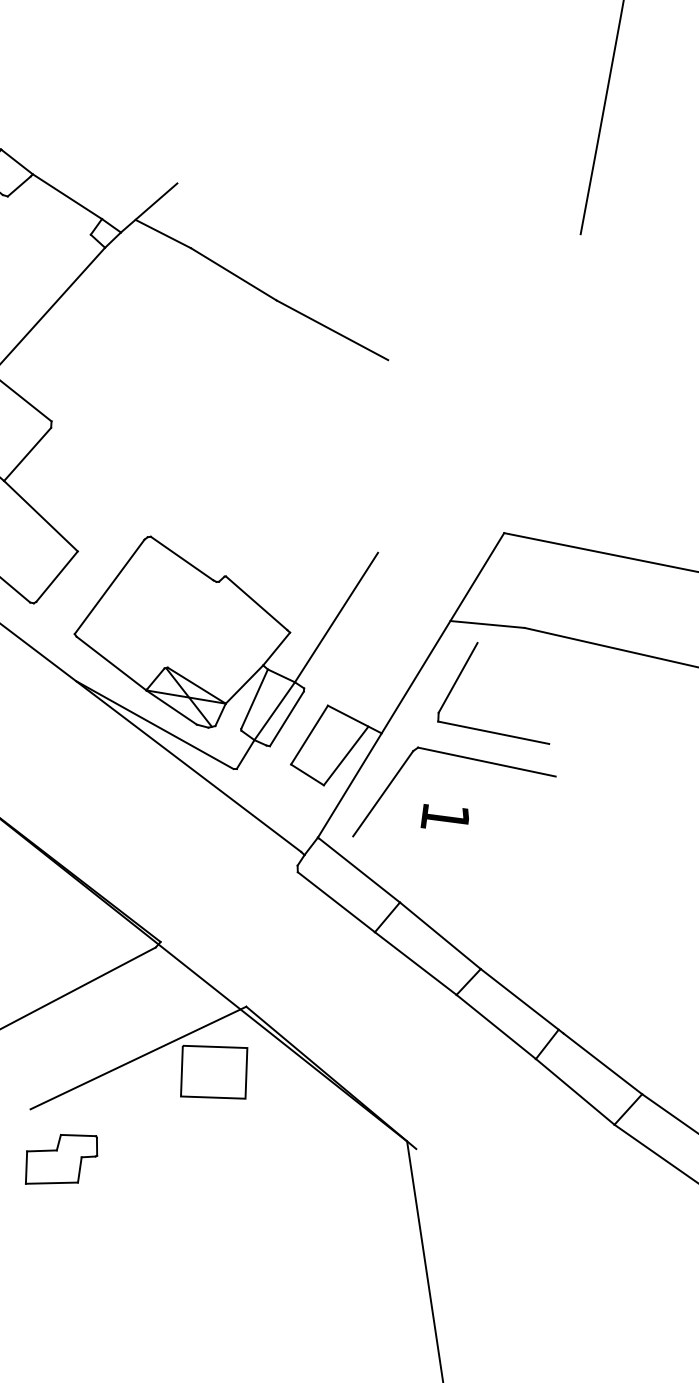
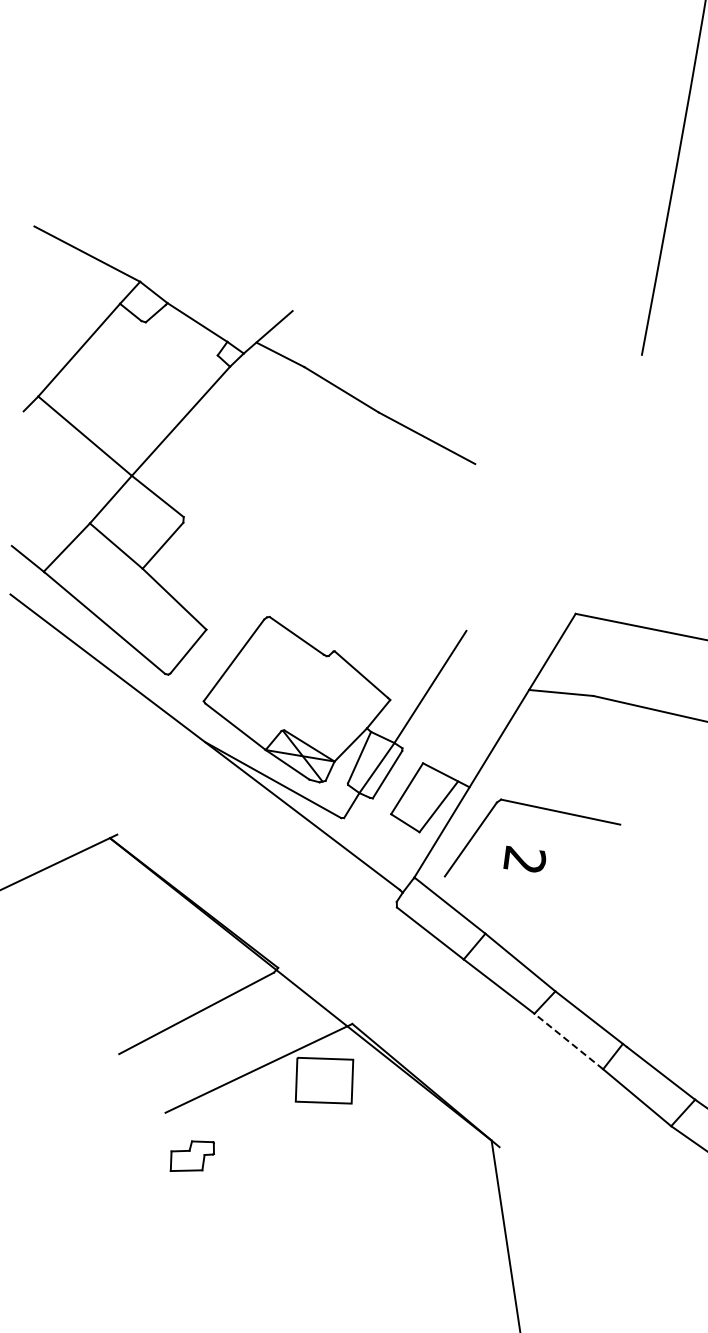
part: (460, 677) -> (537, 738), removed
text: (445, 815) -> (524, 858), 1 -> 2
line: (495, 1026) -> (568, 1041), solid -> dashed
part: (61, 1159) -> (192, 1156), size x0.7

